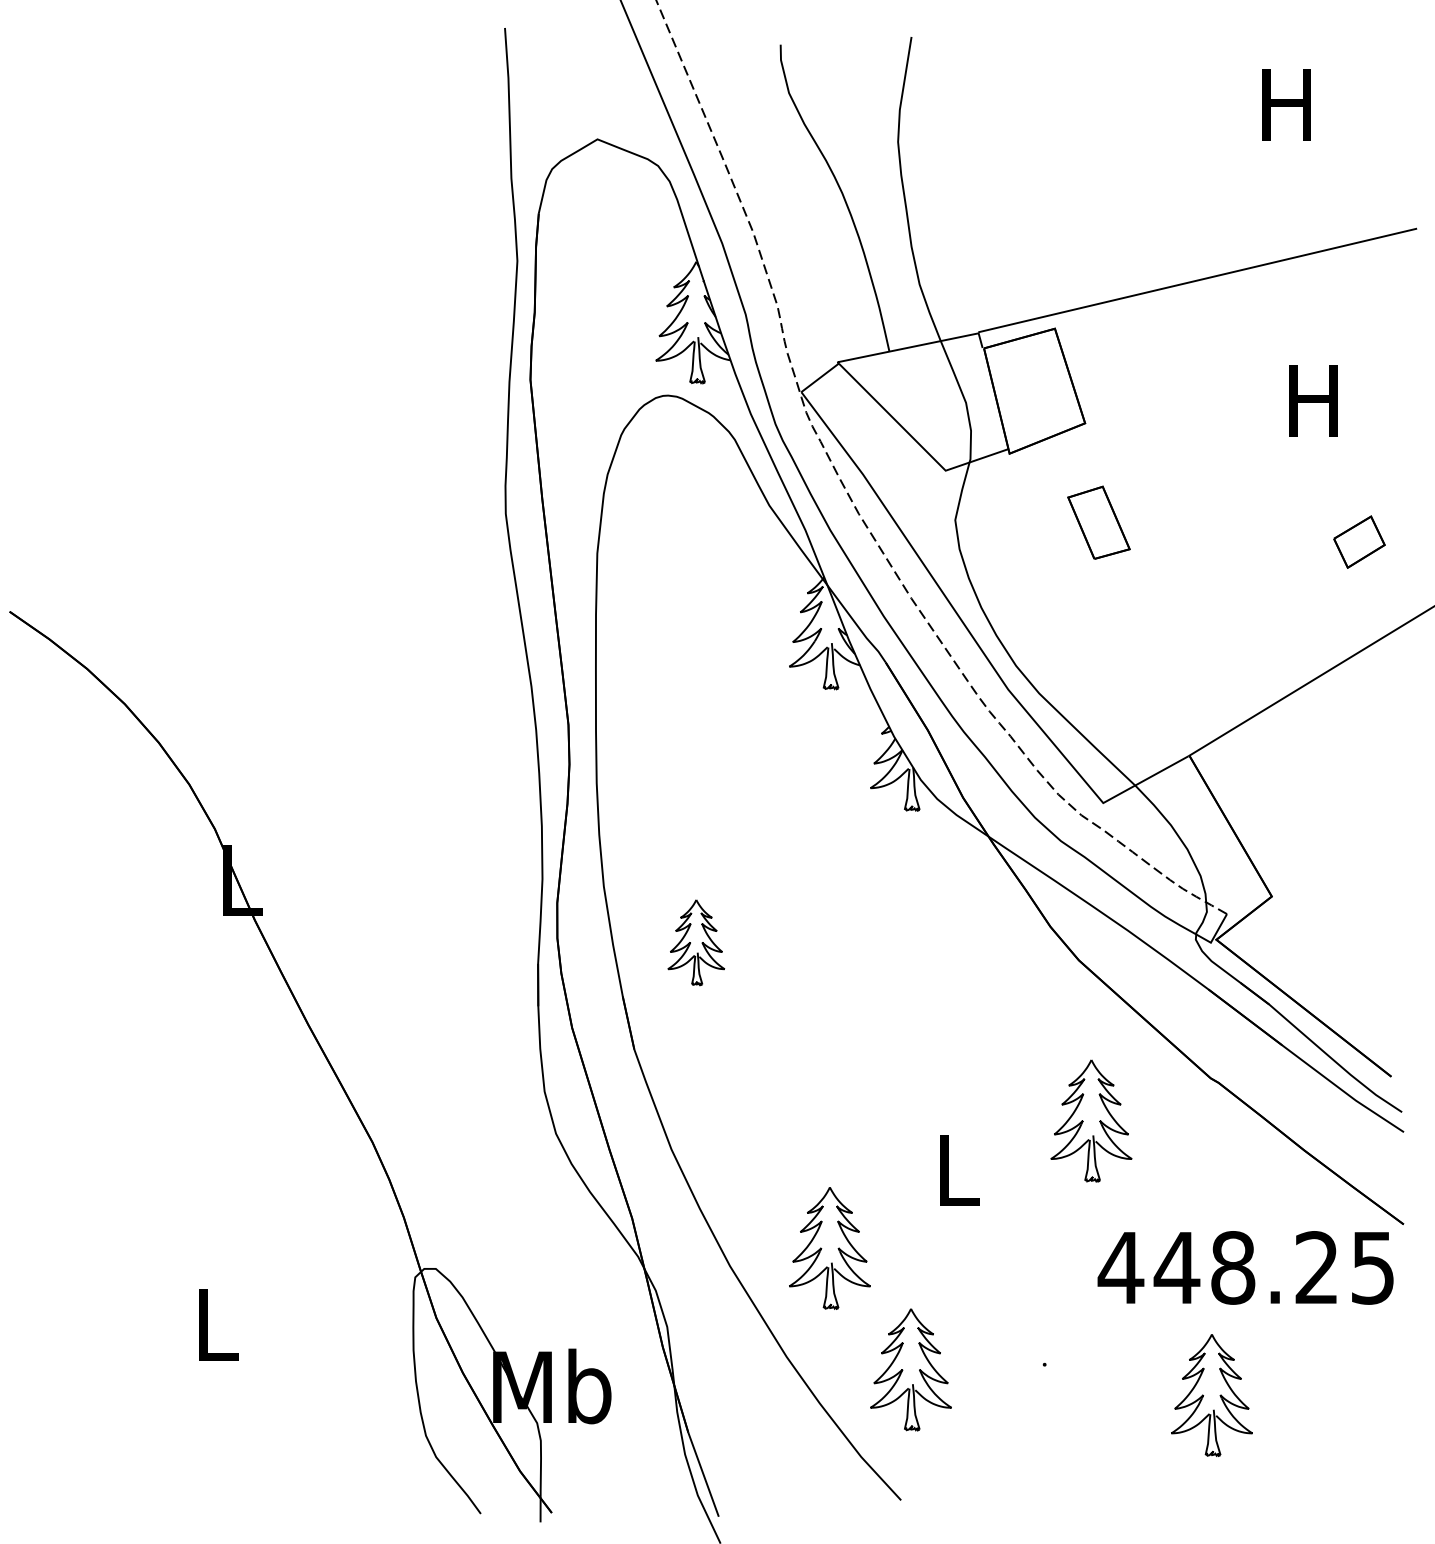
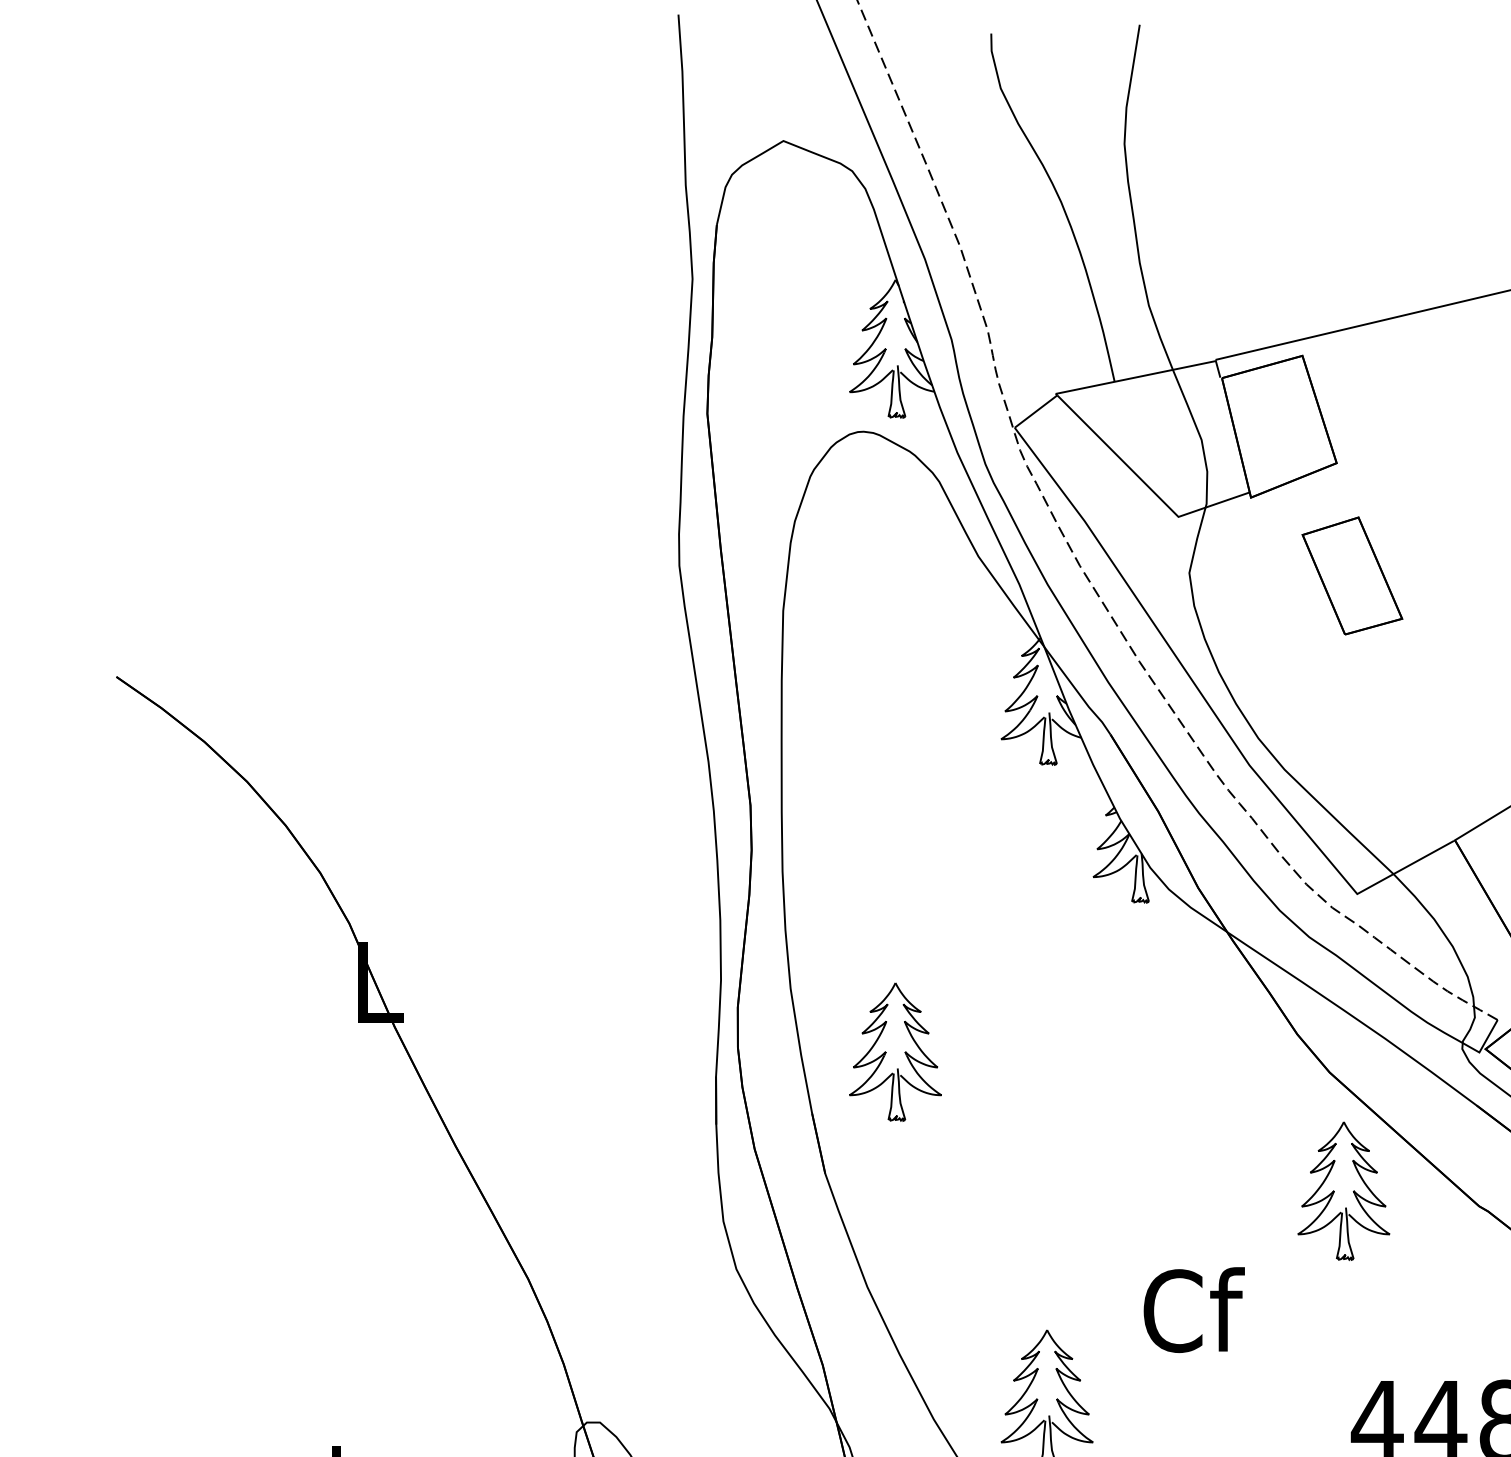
part: (1098, 522) -> (1351, 575), size x1.43
part: (696, 942) -> (895, 1052), size x1.43
part: (1091, 1120) -> (1343, 1190), moved
text: (959, 1169) -> (1194, 1309), L -> Cf

